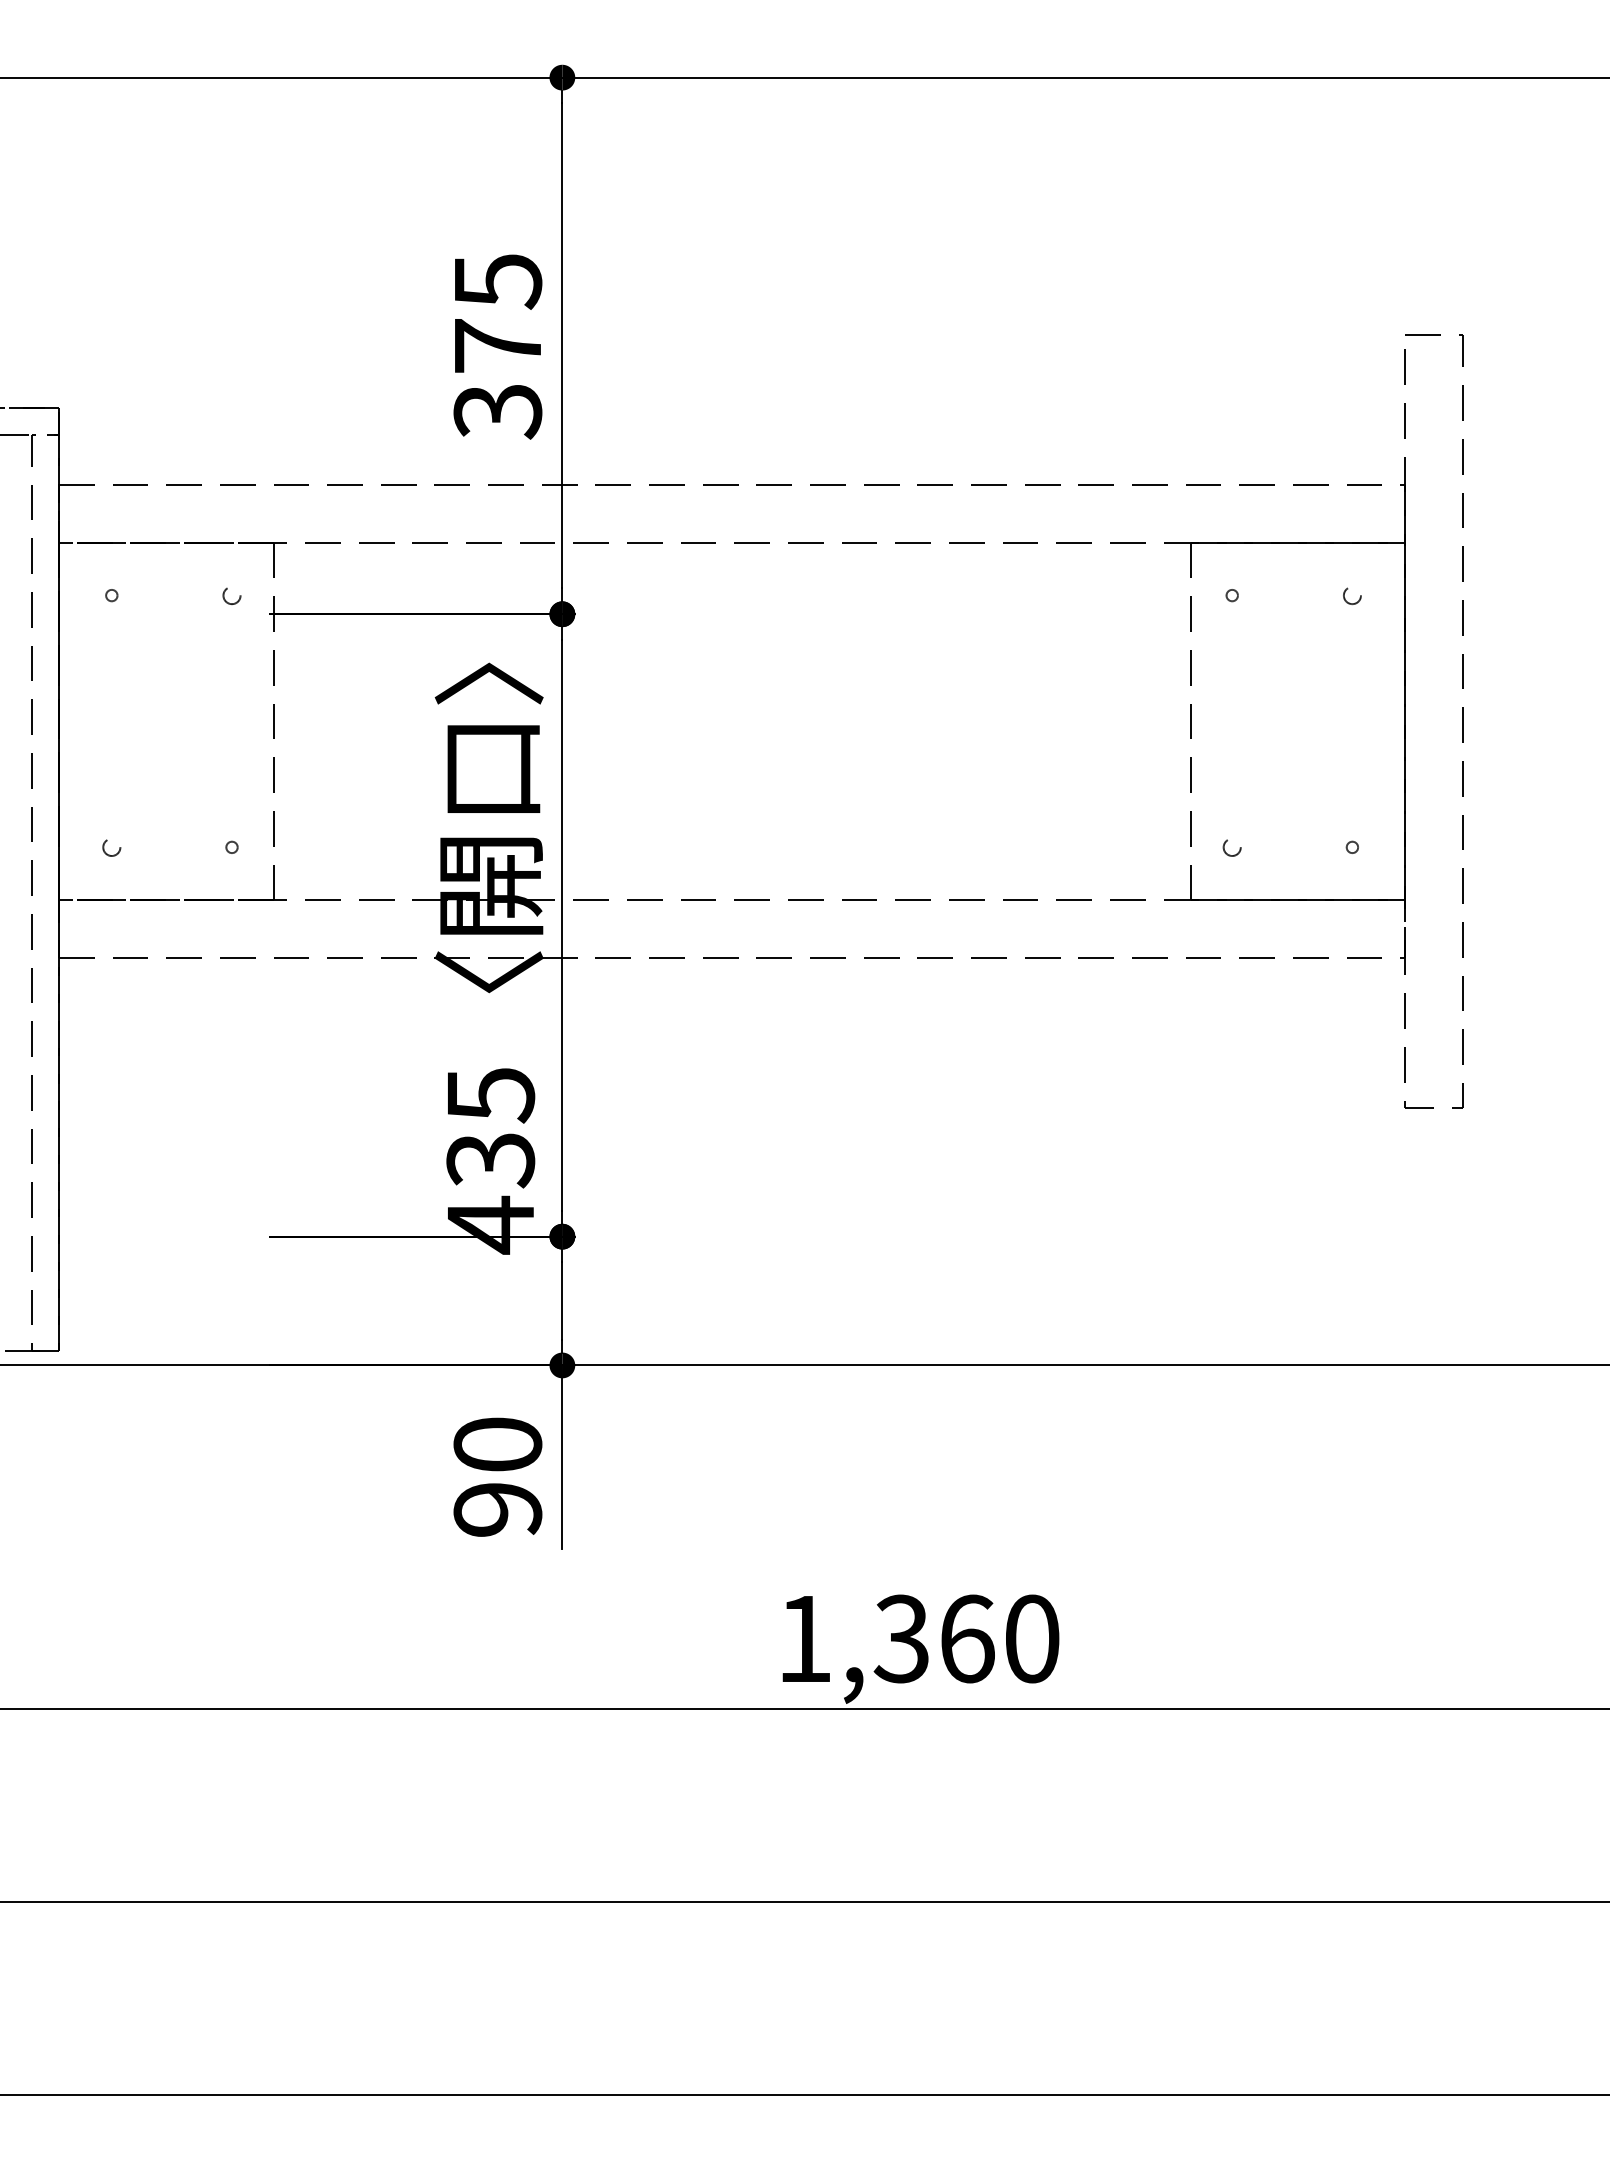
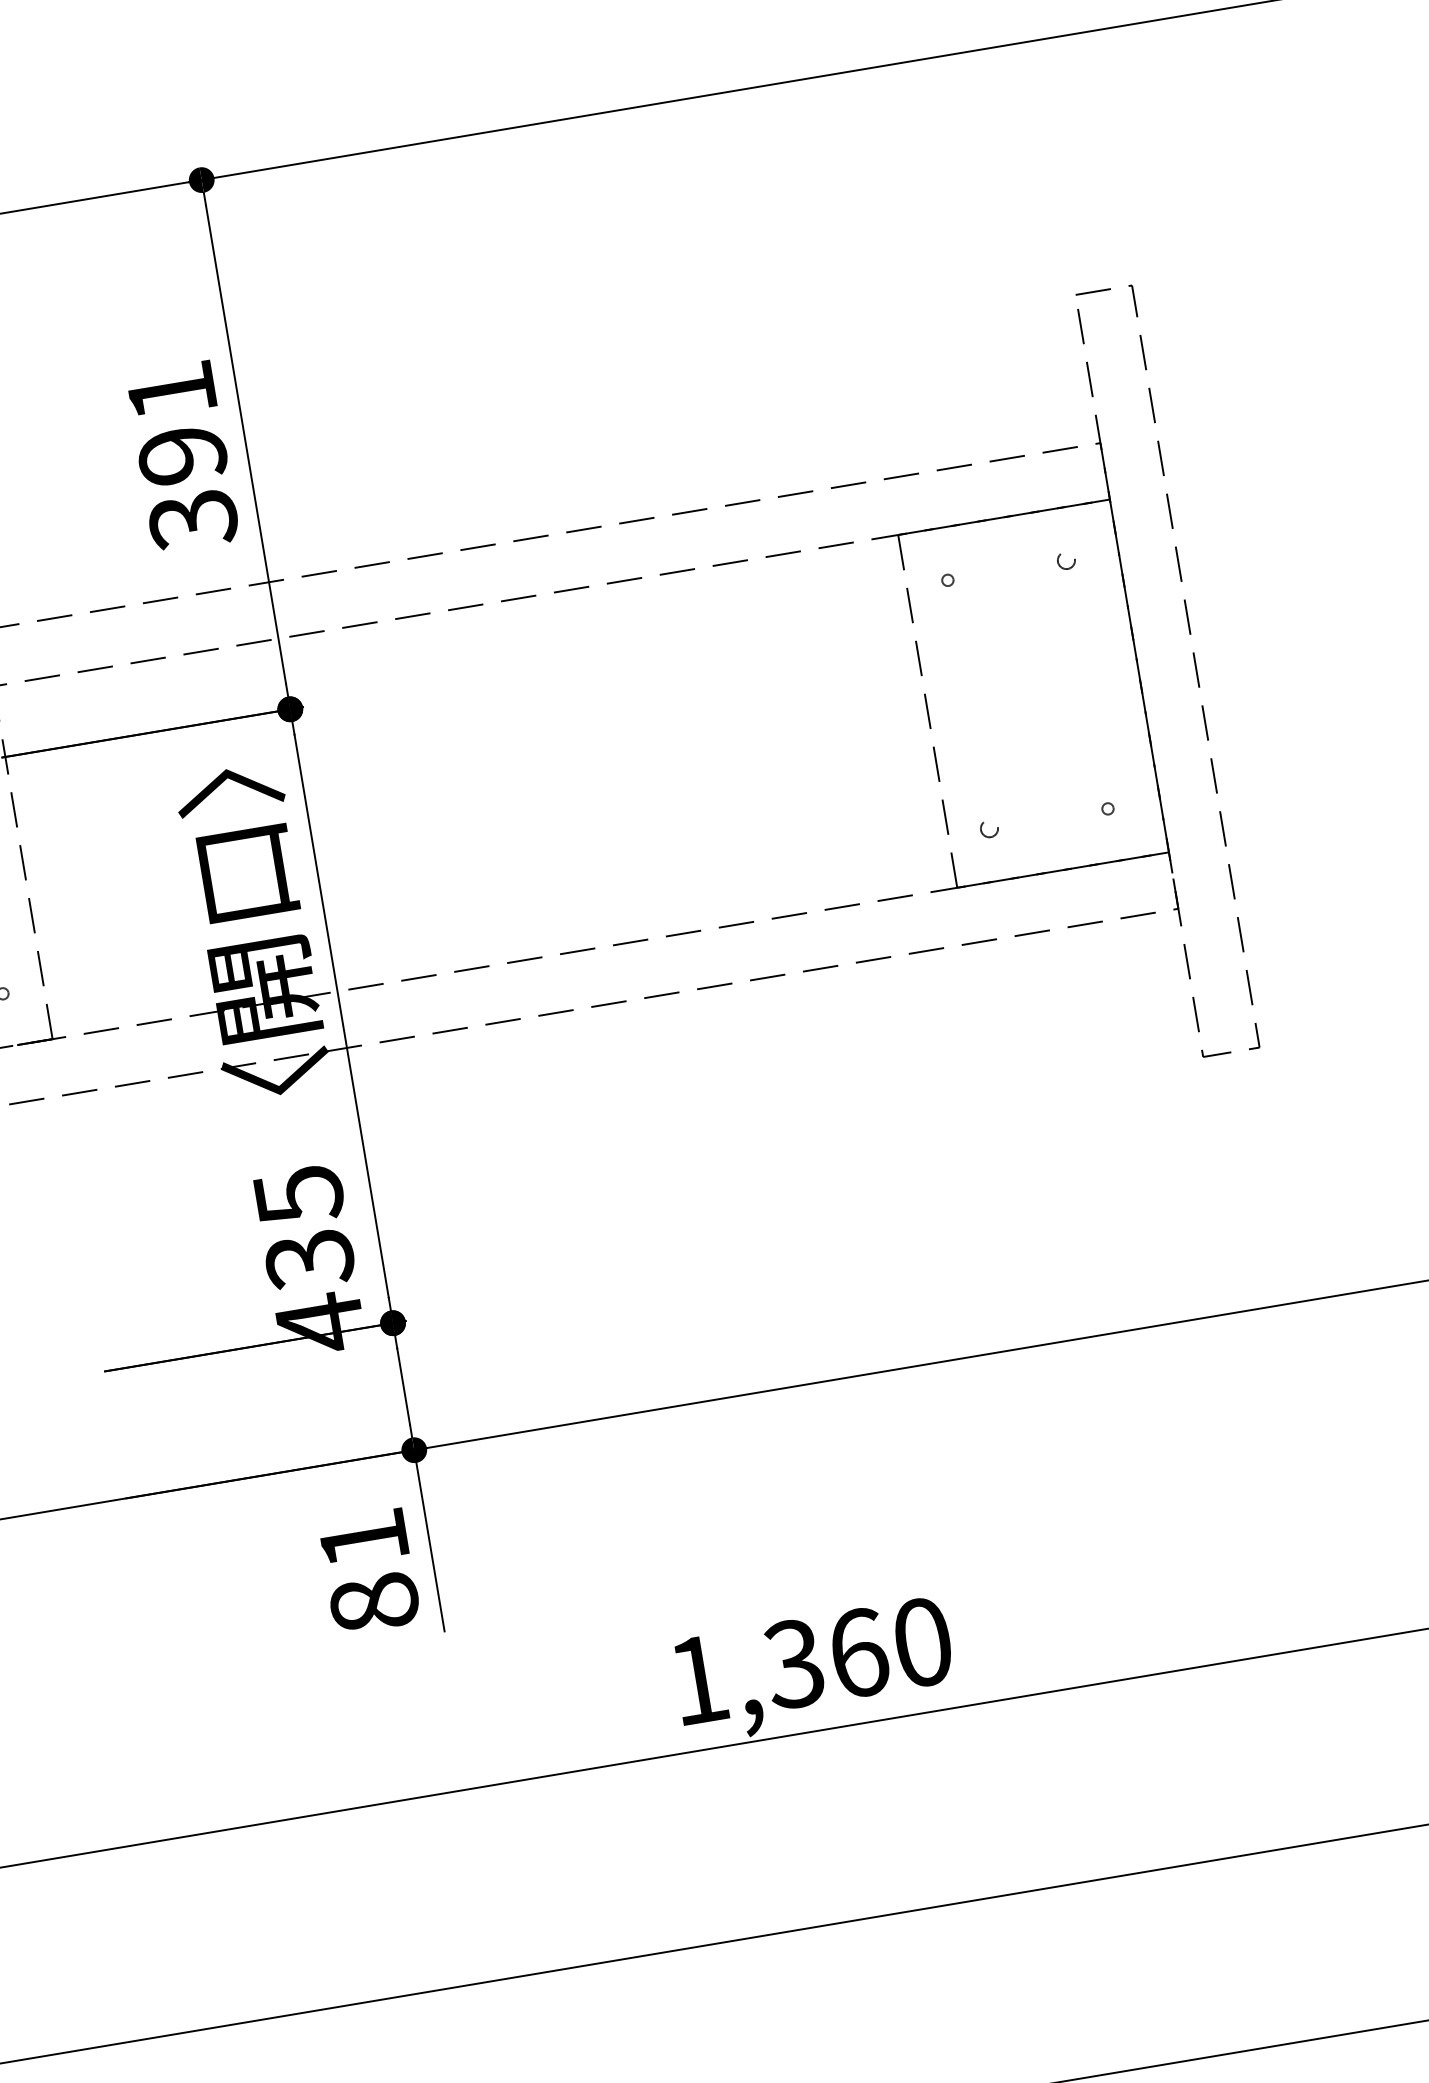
text: (497, 313) -> (176, 423), 375 -> 391
text: (497, 1476) -> (368, 1570), 90 -> 81

